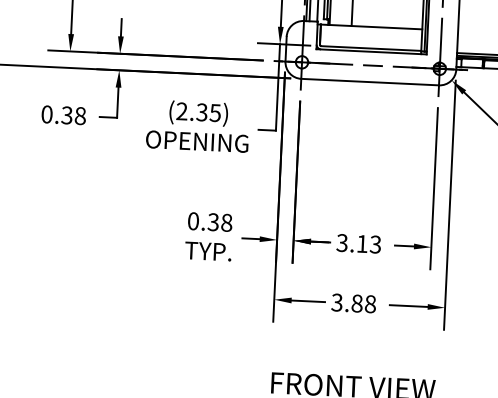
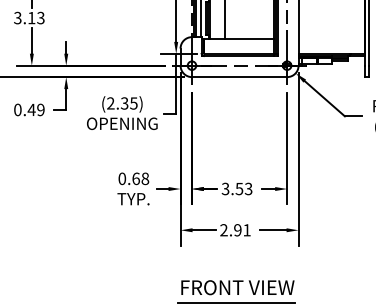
text: (72, 115) -> (35, 109), 0.38 -> 0.49
text: (212, 221) -> (135, 178), 0.38 -> 0.68
text: (362, 244) -> (239, 189), 3.13 -> 3.53
text: (353, 303) -> (235, 230), 3.88 -> 2.91

